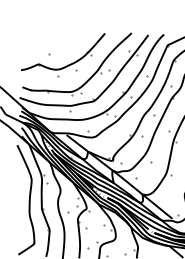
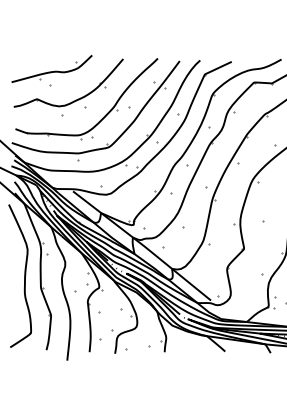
part: (50, 40) -> (51, 68), added

